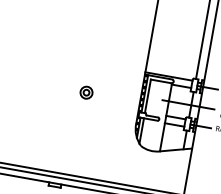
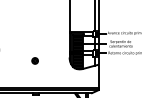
part: (85, 91) -> (34, 60), moved
hatch: (153, 116) -> (77, 52), added

